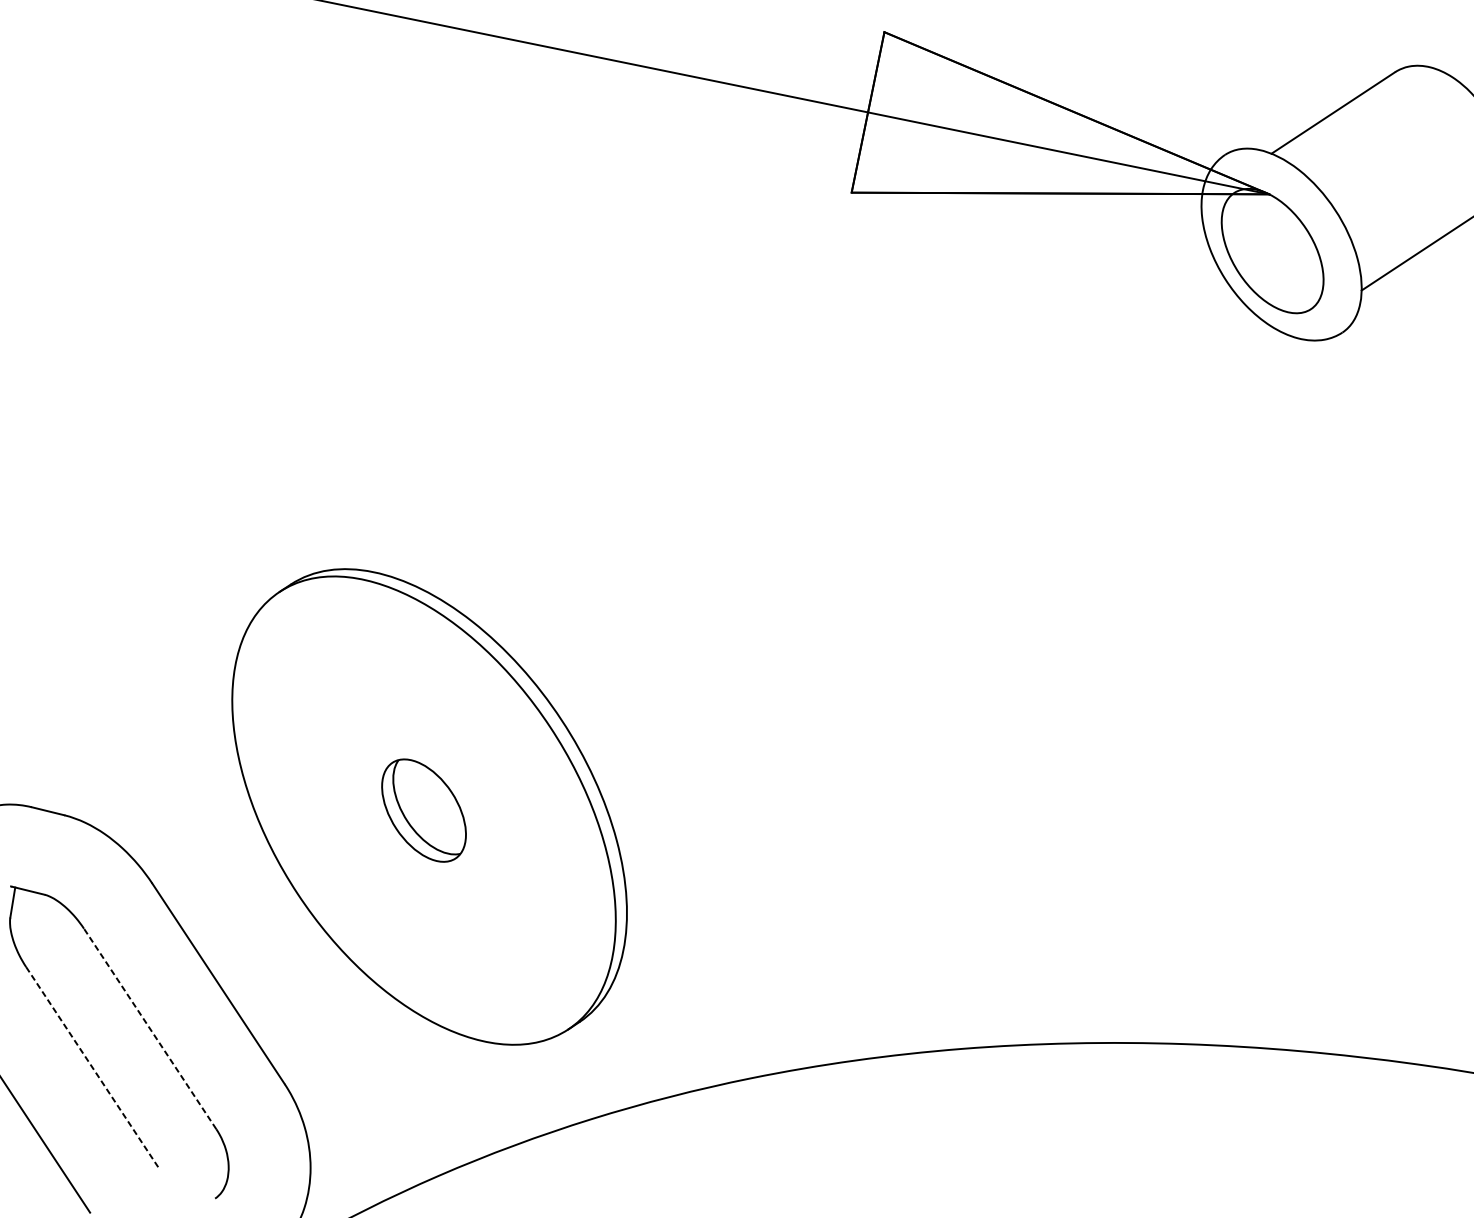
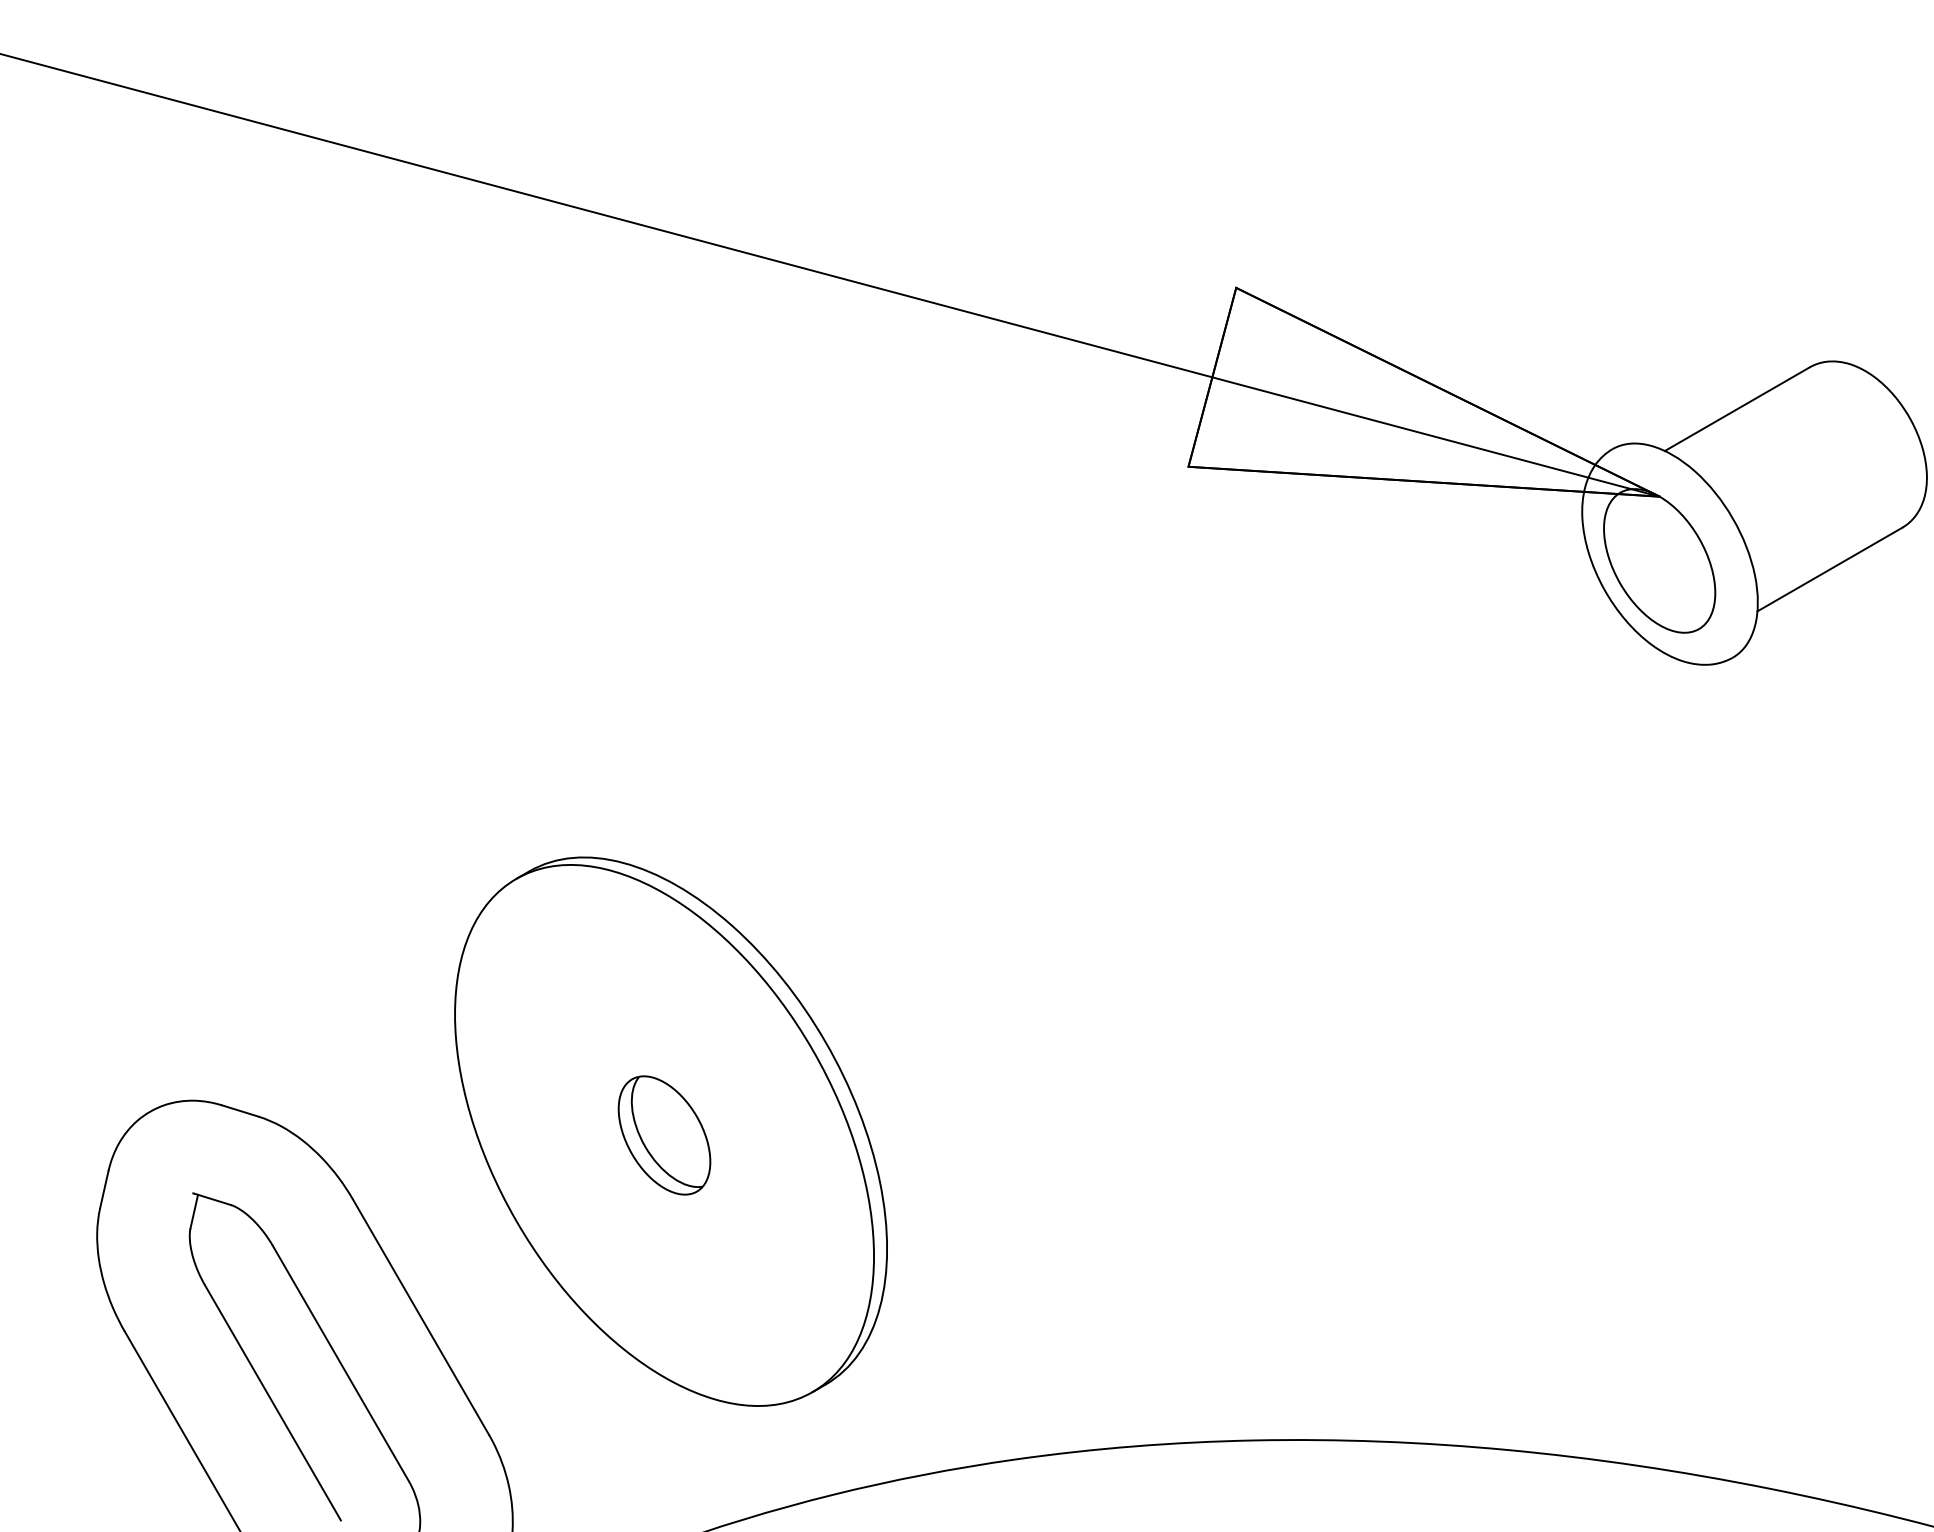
line: (149, 1028) -> (340, 1363), dashed -> solid
line: (92, 1066) -> (273, 1402), dashed -> solid

